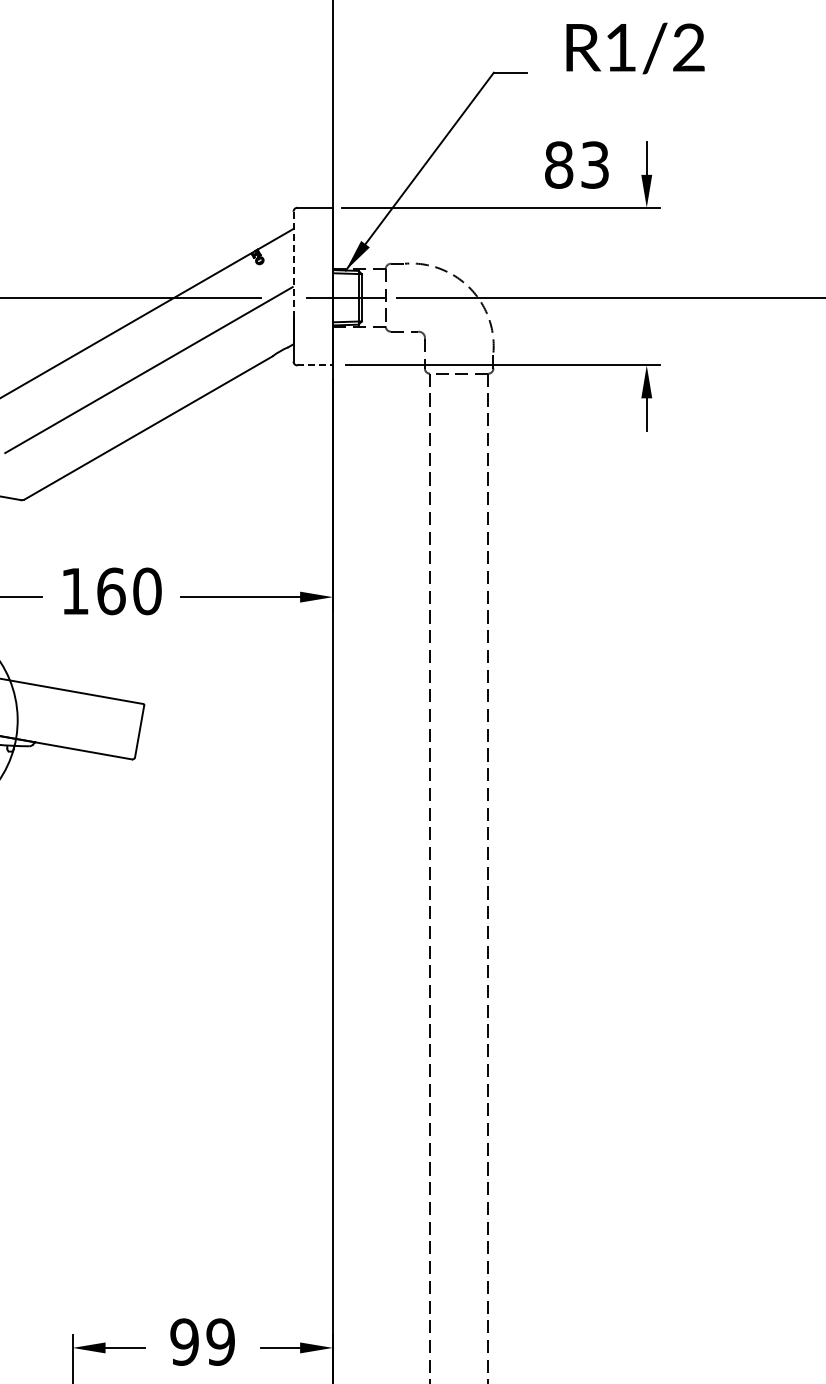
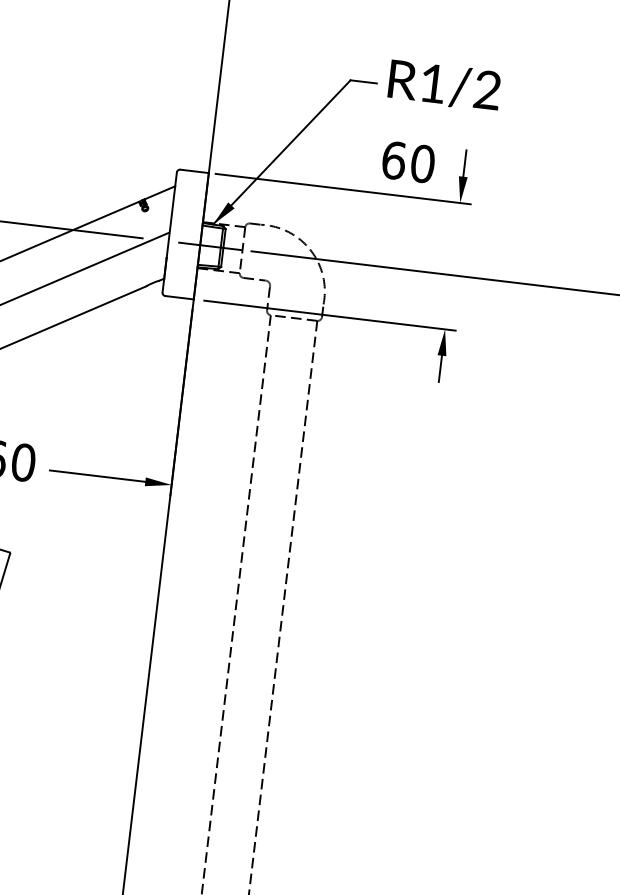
text: (635, 48) -> (444, 85), moved
text: (577, 164) -> (408, 161), 83 -> 60
line: (293, 264) -> (171, 214), dashed -> solid
line: (315, 365) -> (179, 297), dashed -> solid

